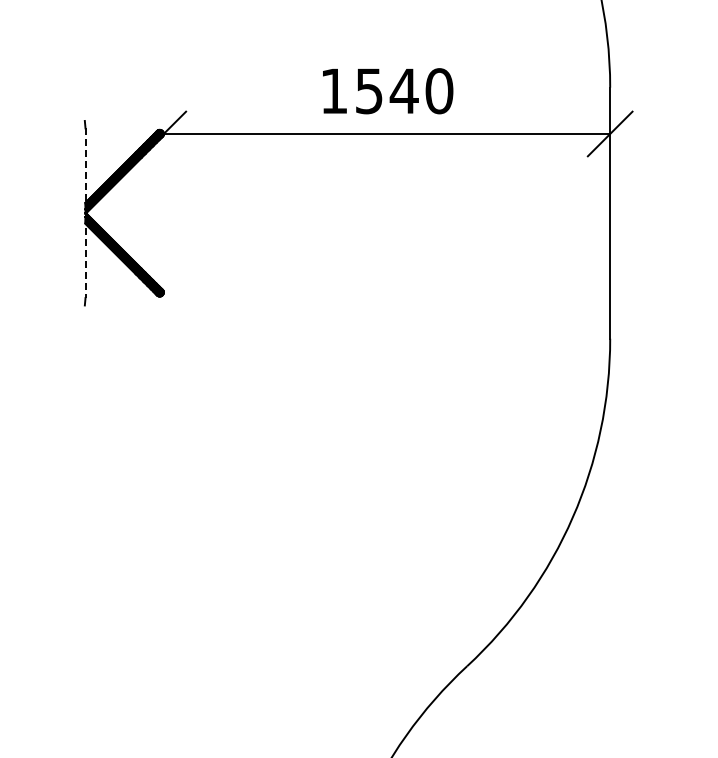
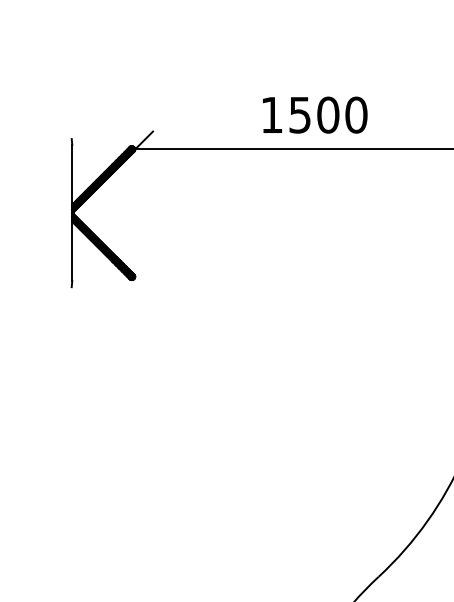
text: (403, 91) -> (327, 115), 1540 -> 1500
line: (85, 169) -> (72, 178), dashed -> solid
line: (85, 258) -> (72, 249), dashed -> solid

